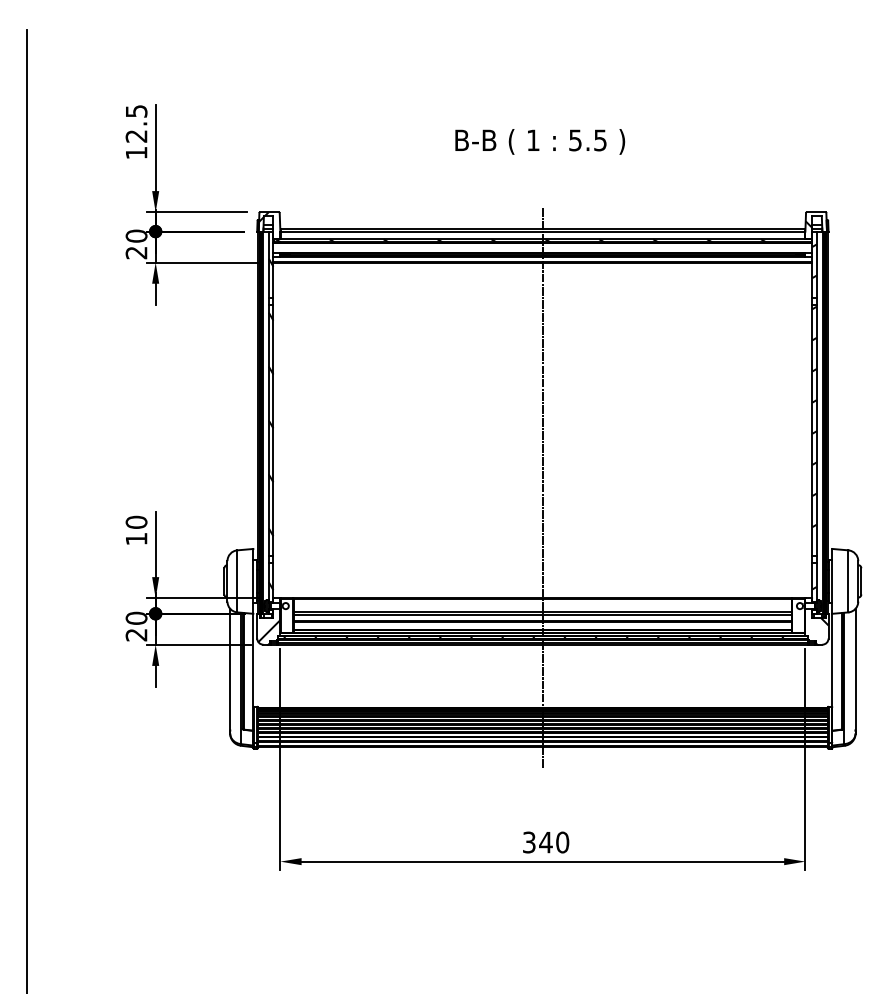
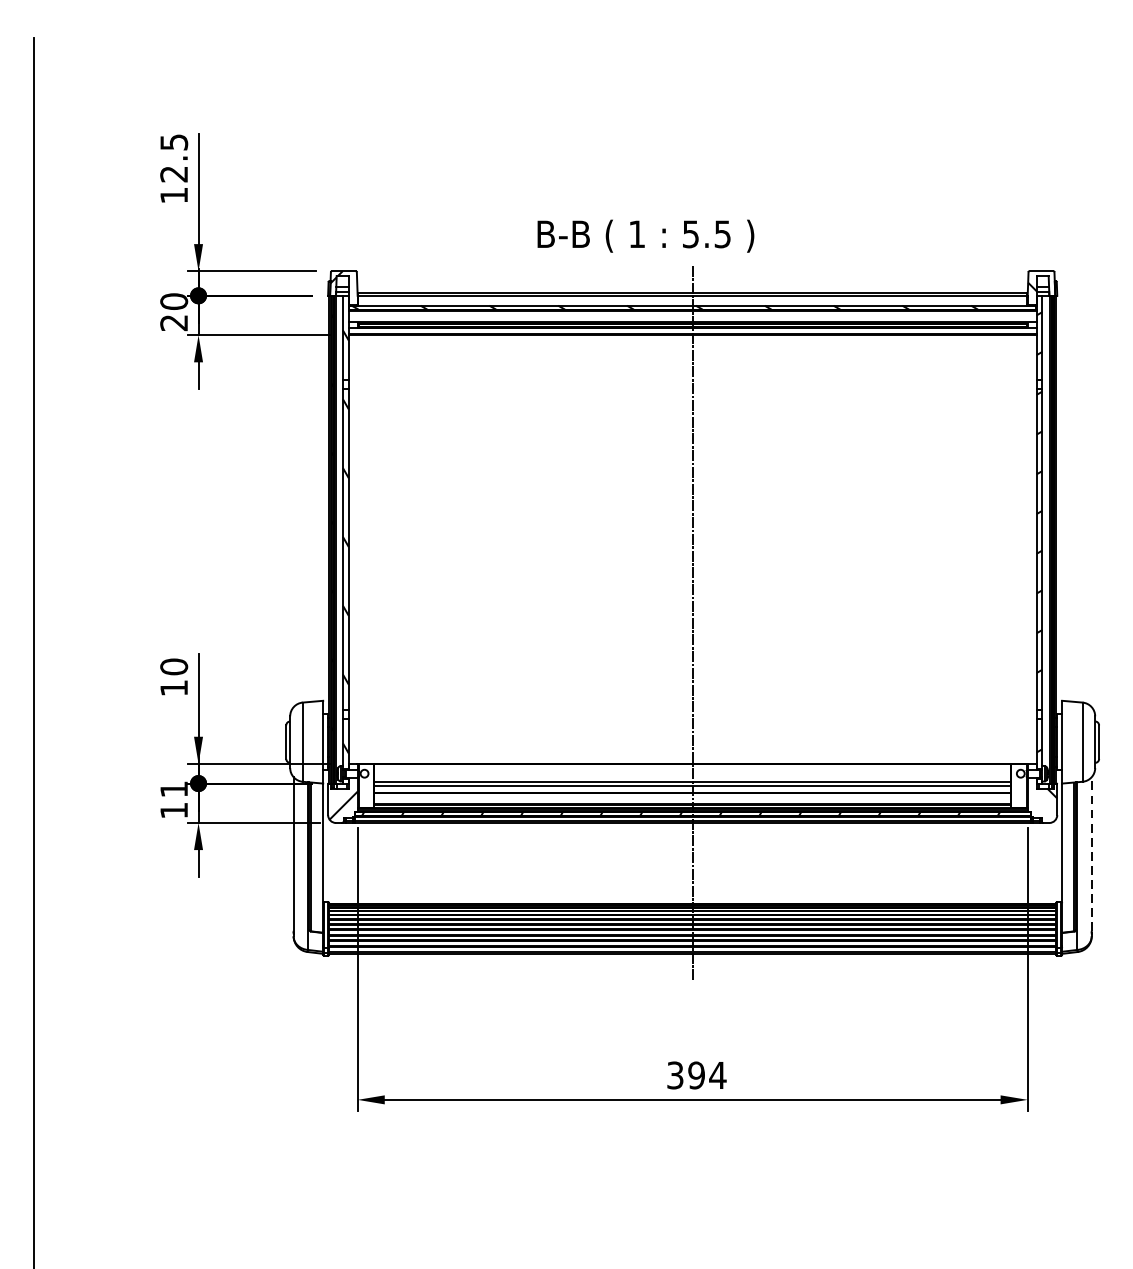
text: (540, 141) -> (646, 235), moved
text: (136, 626) -> (174, 799), 20 -> 11
line: (855, 668) -> (1091, 853), solid -> dashed
text: (554, 842) -> (707, 1075), 340 -> 394

